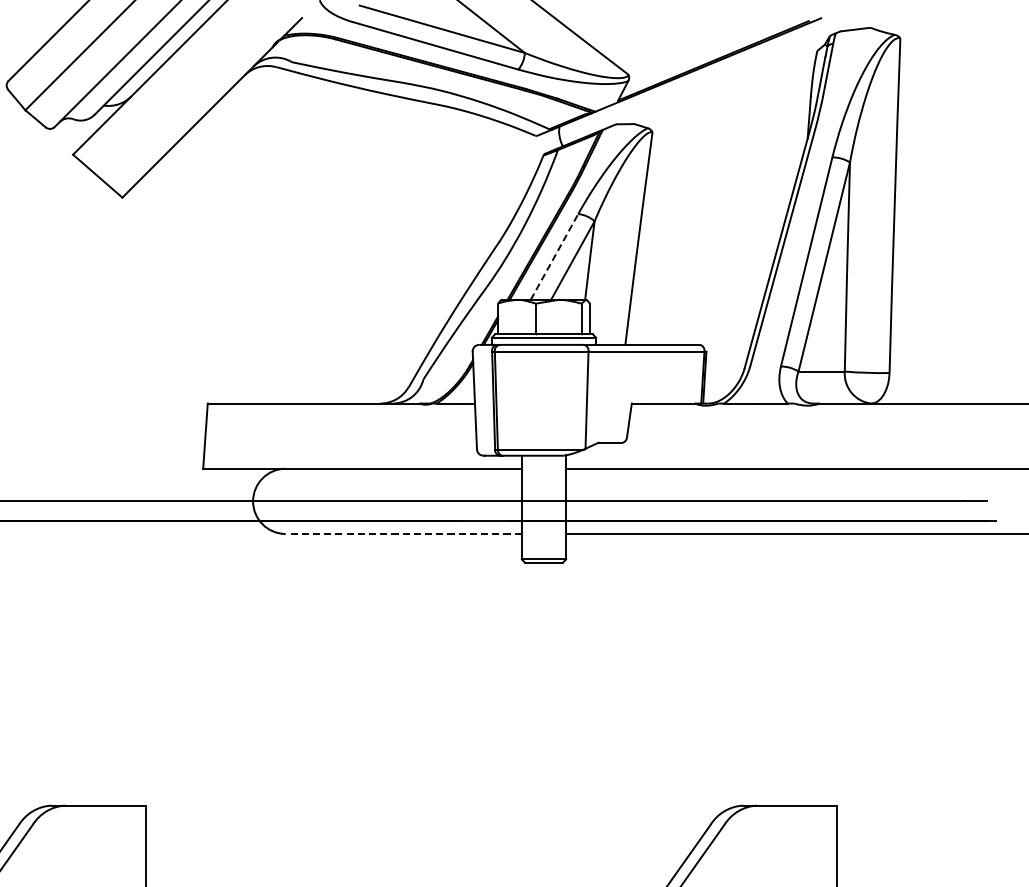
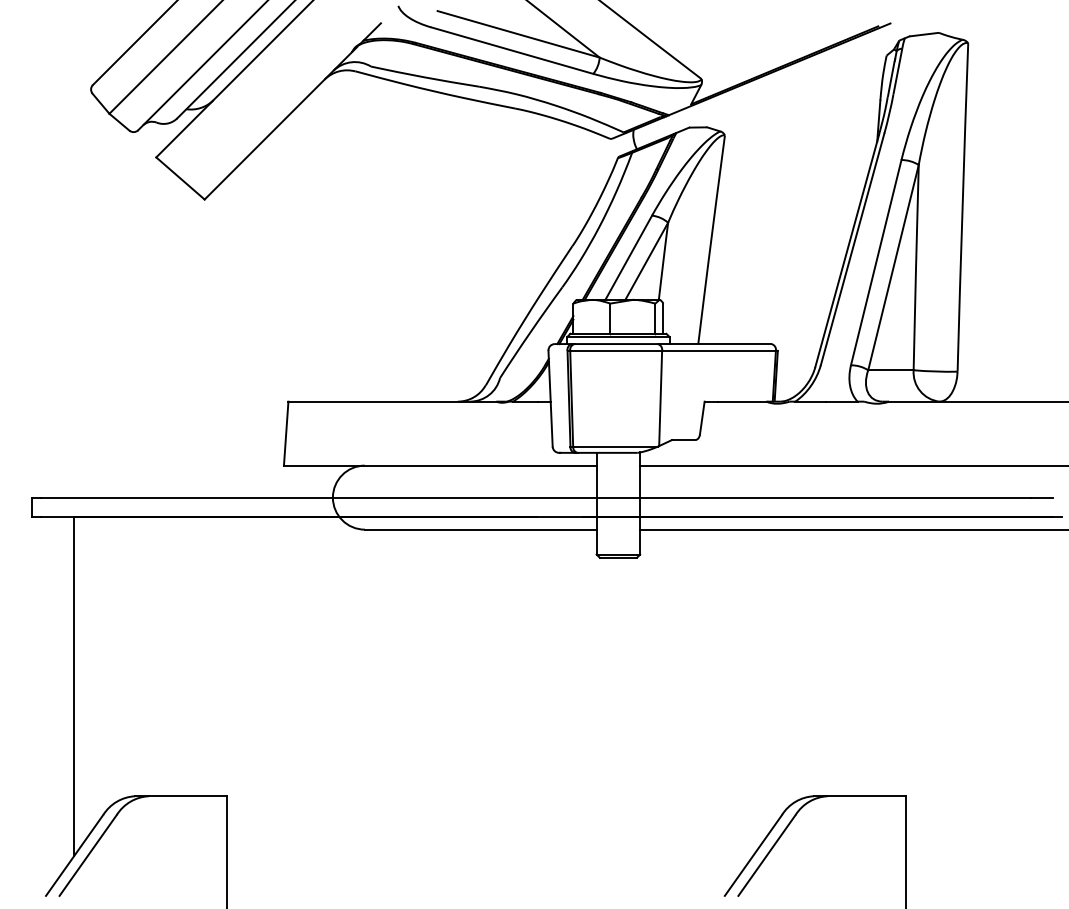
line: (554, 256) -> (628, 257), dashed -> solid
line: (403, 533) -> (480, 529), dashed -> solid

